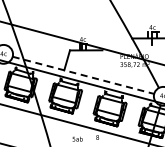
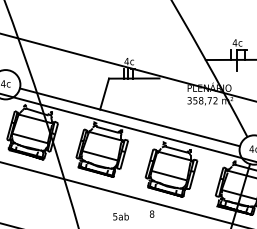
line: (83, 75) -> (130, 117), dashed -> solid

